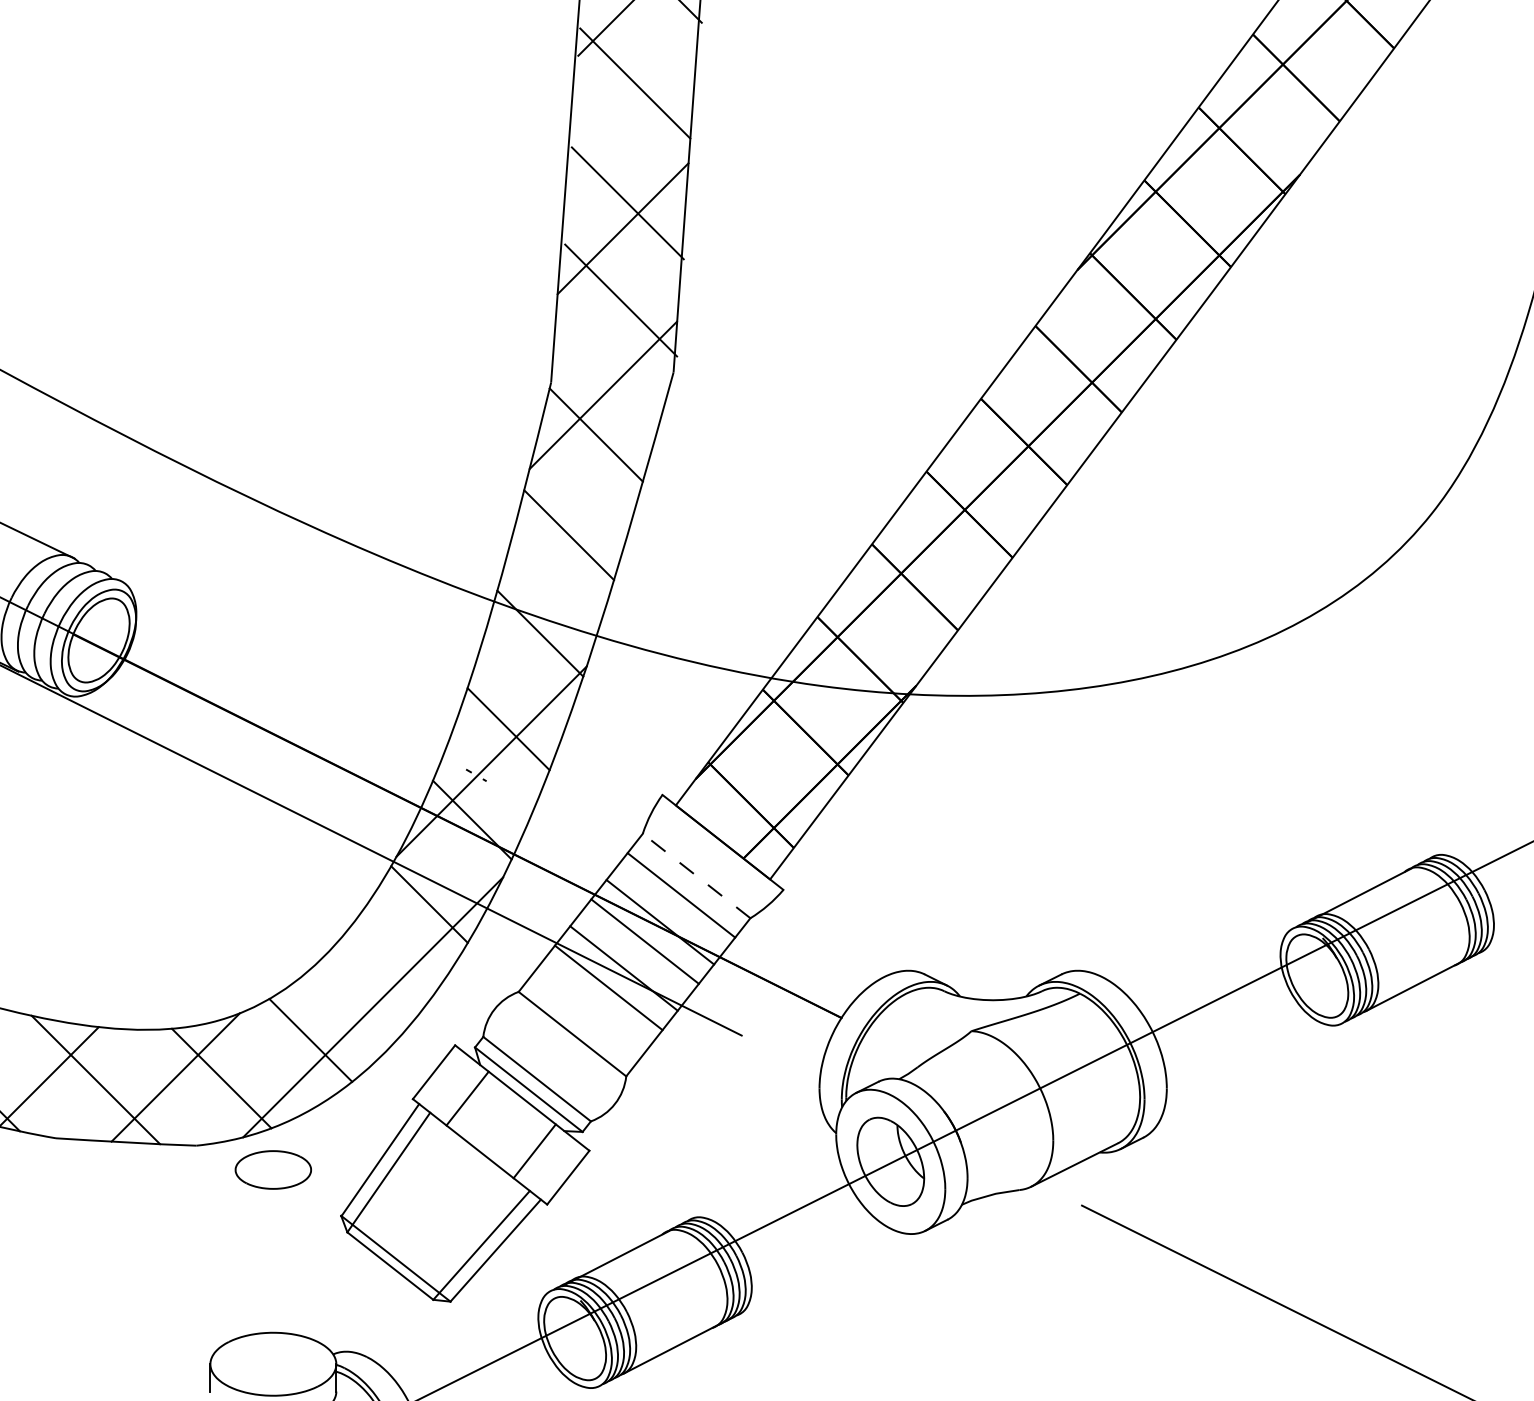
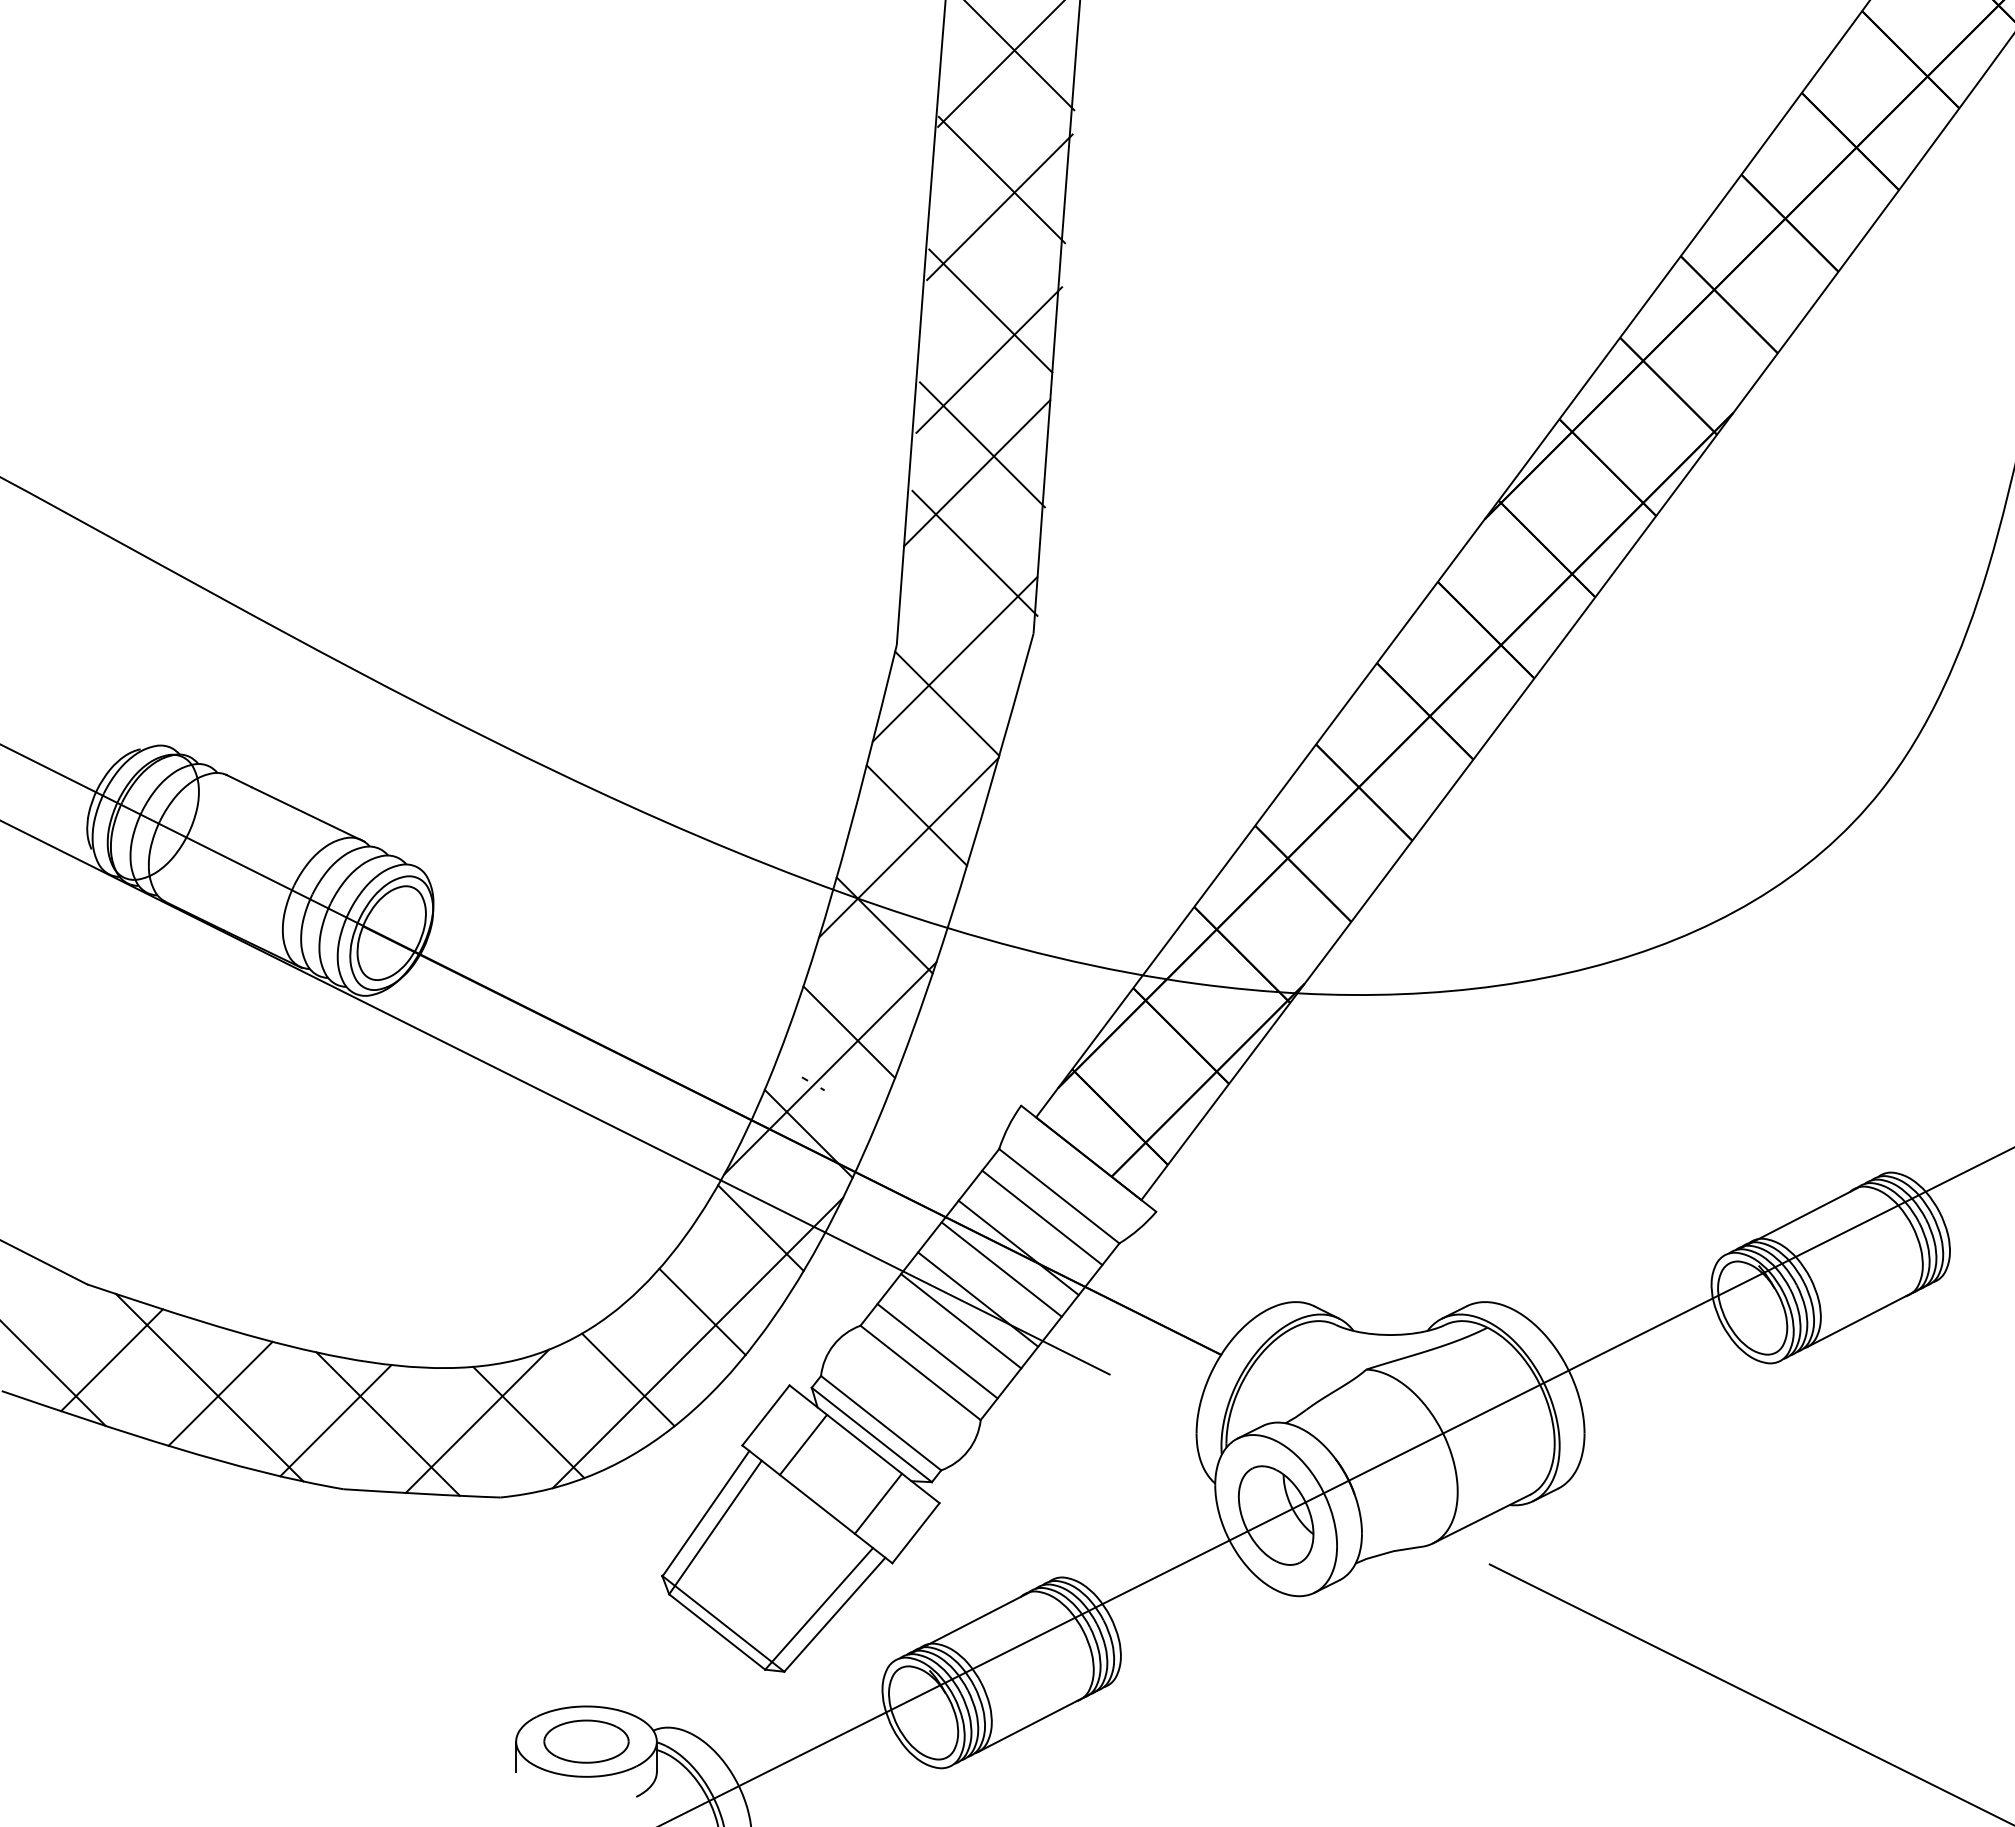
line: (634, 126) -> (989, 359), added
line: (561, 563) -> (908, 847), added
line: (695, 875) -> (1058, 1195), dashed -> solid
line: (377, 979) -> (702, 1311), added
line: (587, 1014) -> (937, 1351), added
part: (273, 1169) -> (586, 1741), moved

